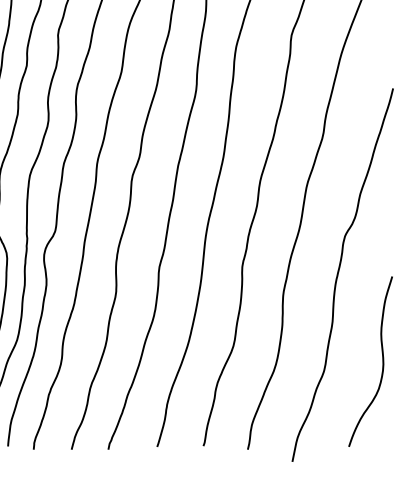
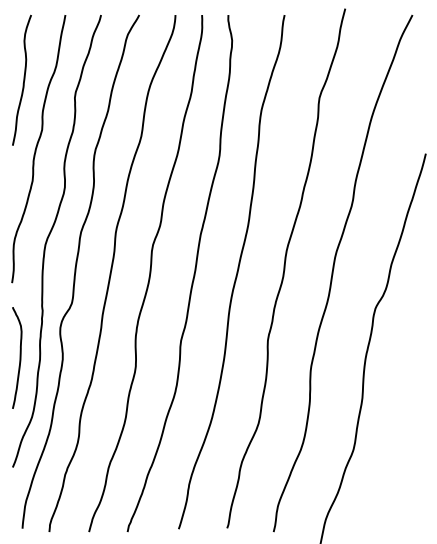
curve: (382, 361) -> (414, 439), removed

